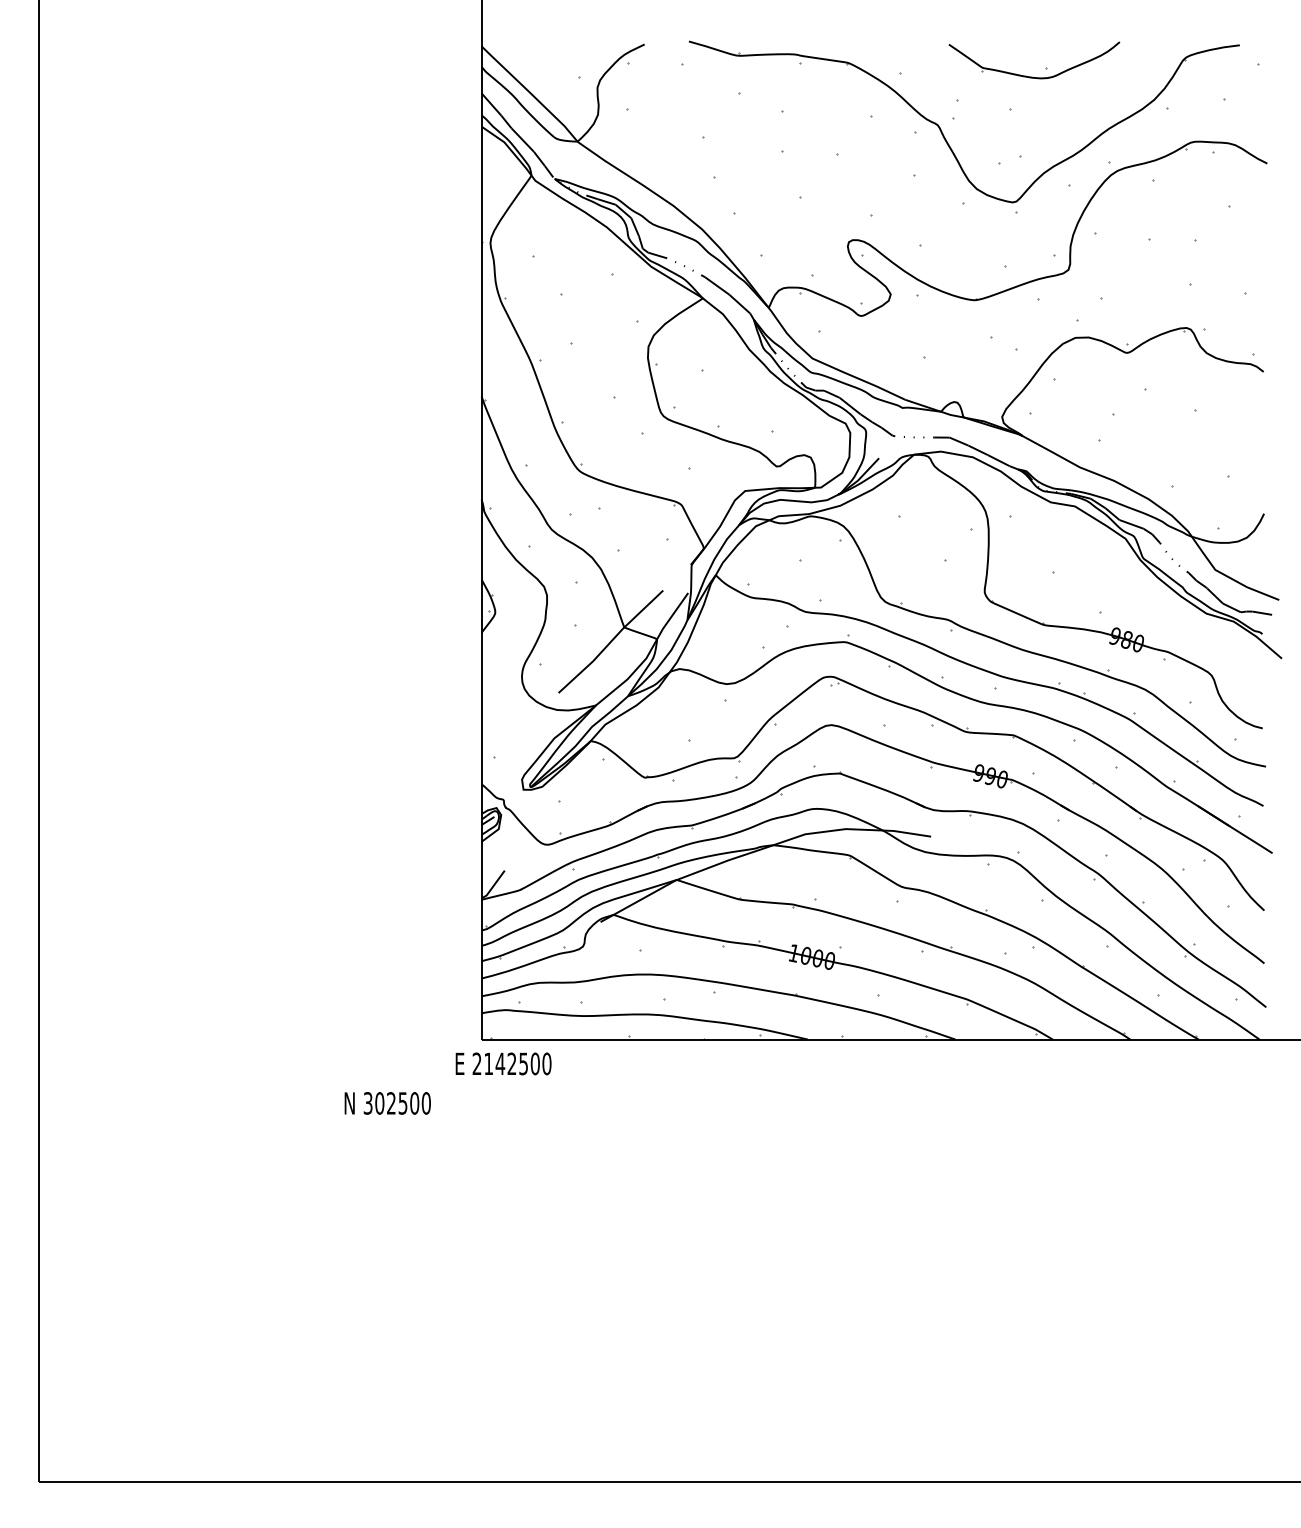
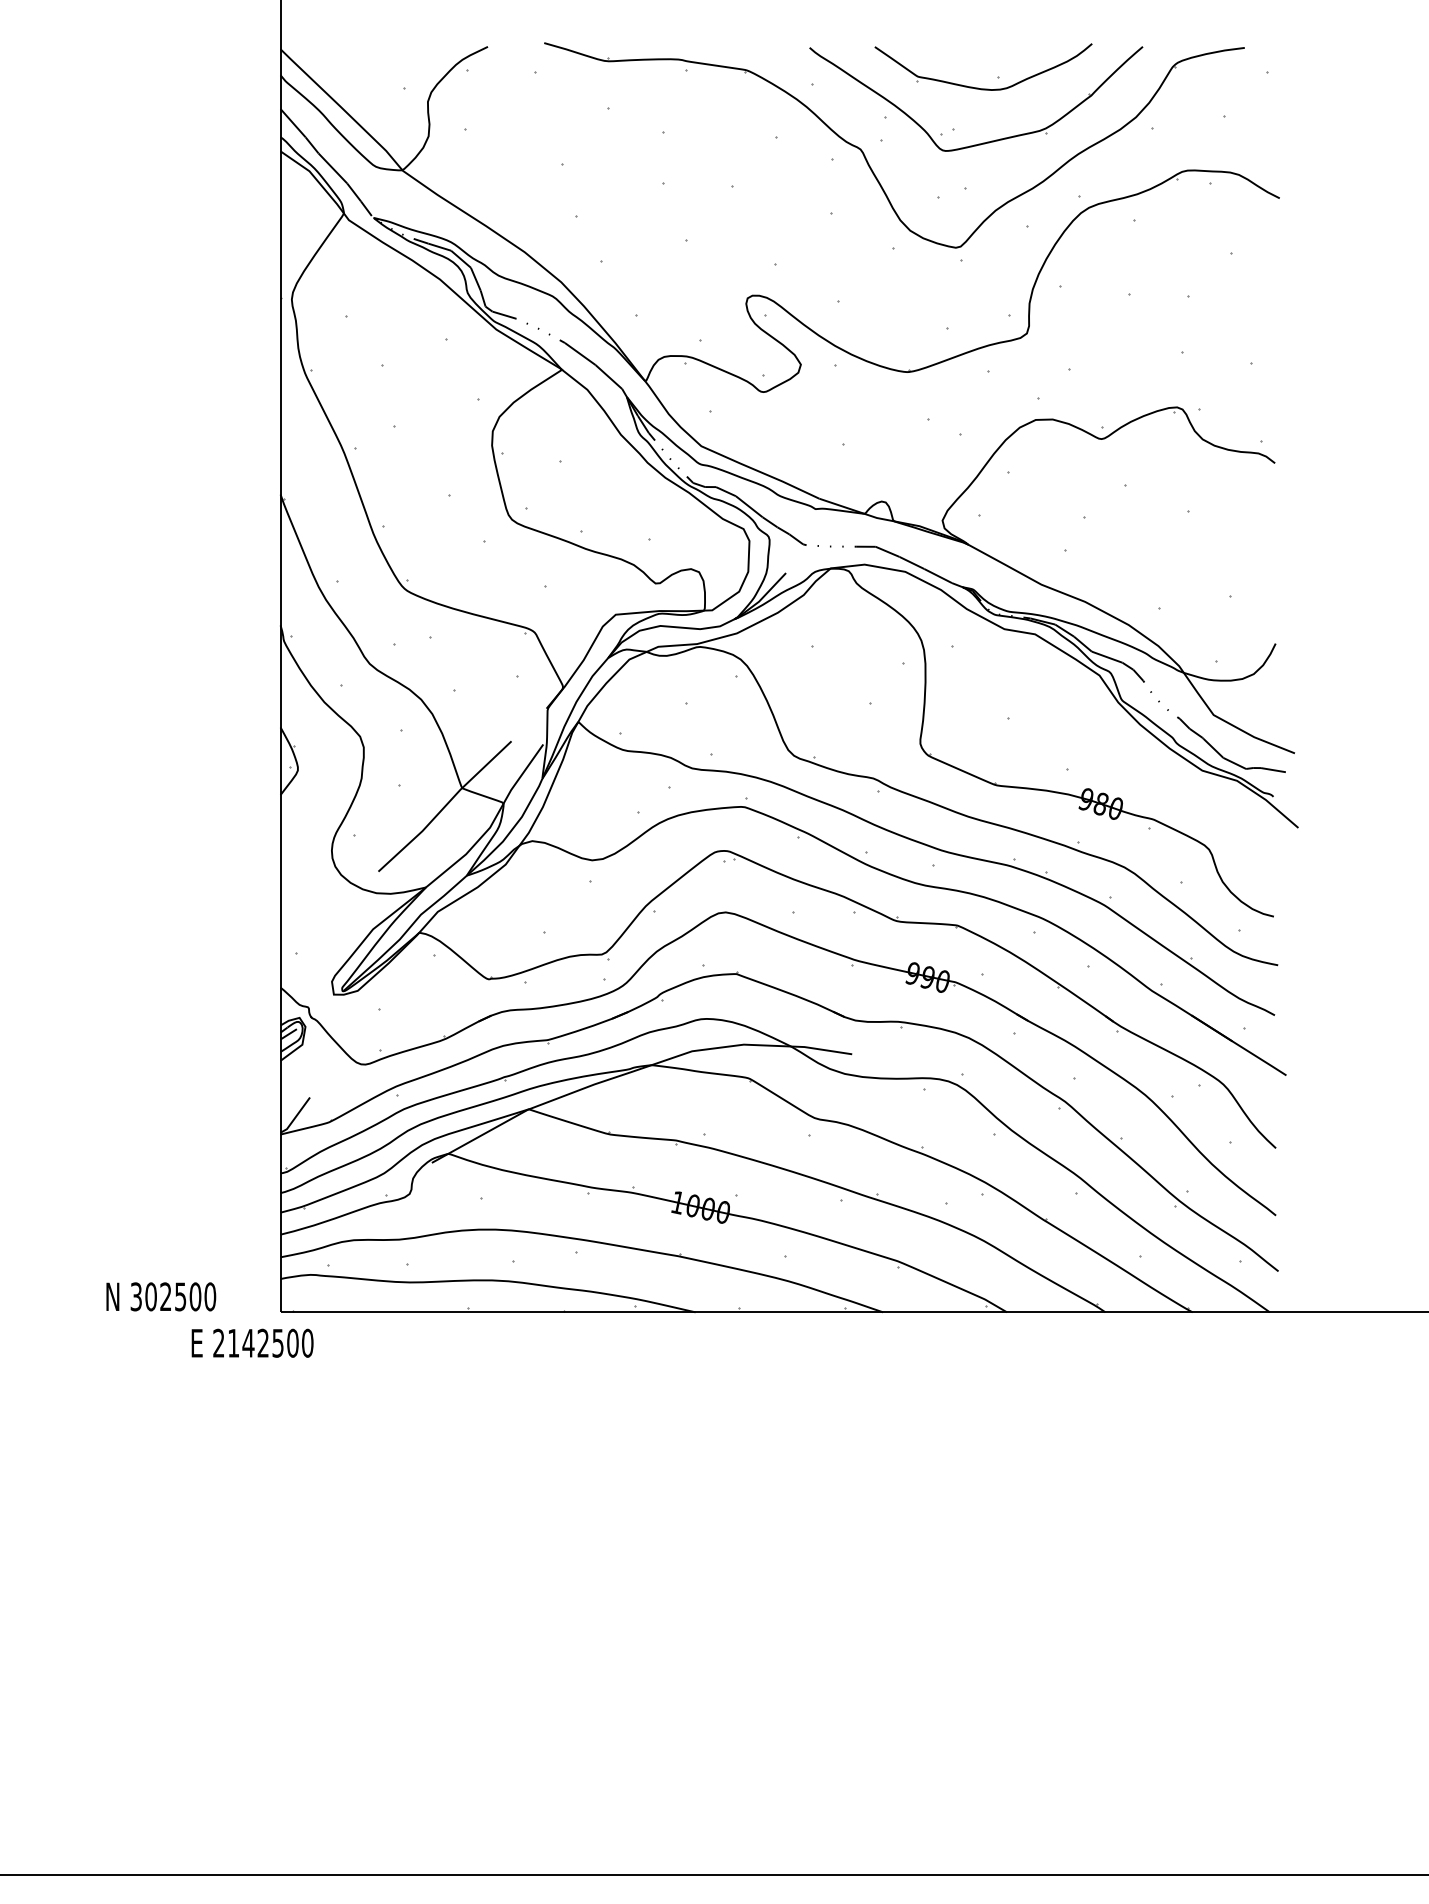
part: (1037, 118) -> (987, 140), added
text: (503, 1063) -> (252, 1342), moved
text: (387, 1103) -> (160, 1296), moved

